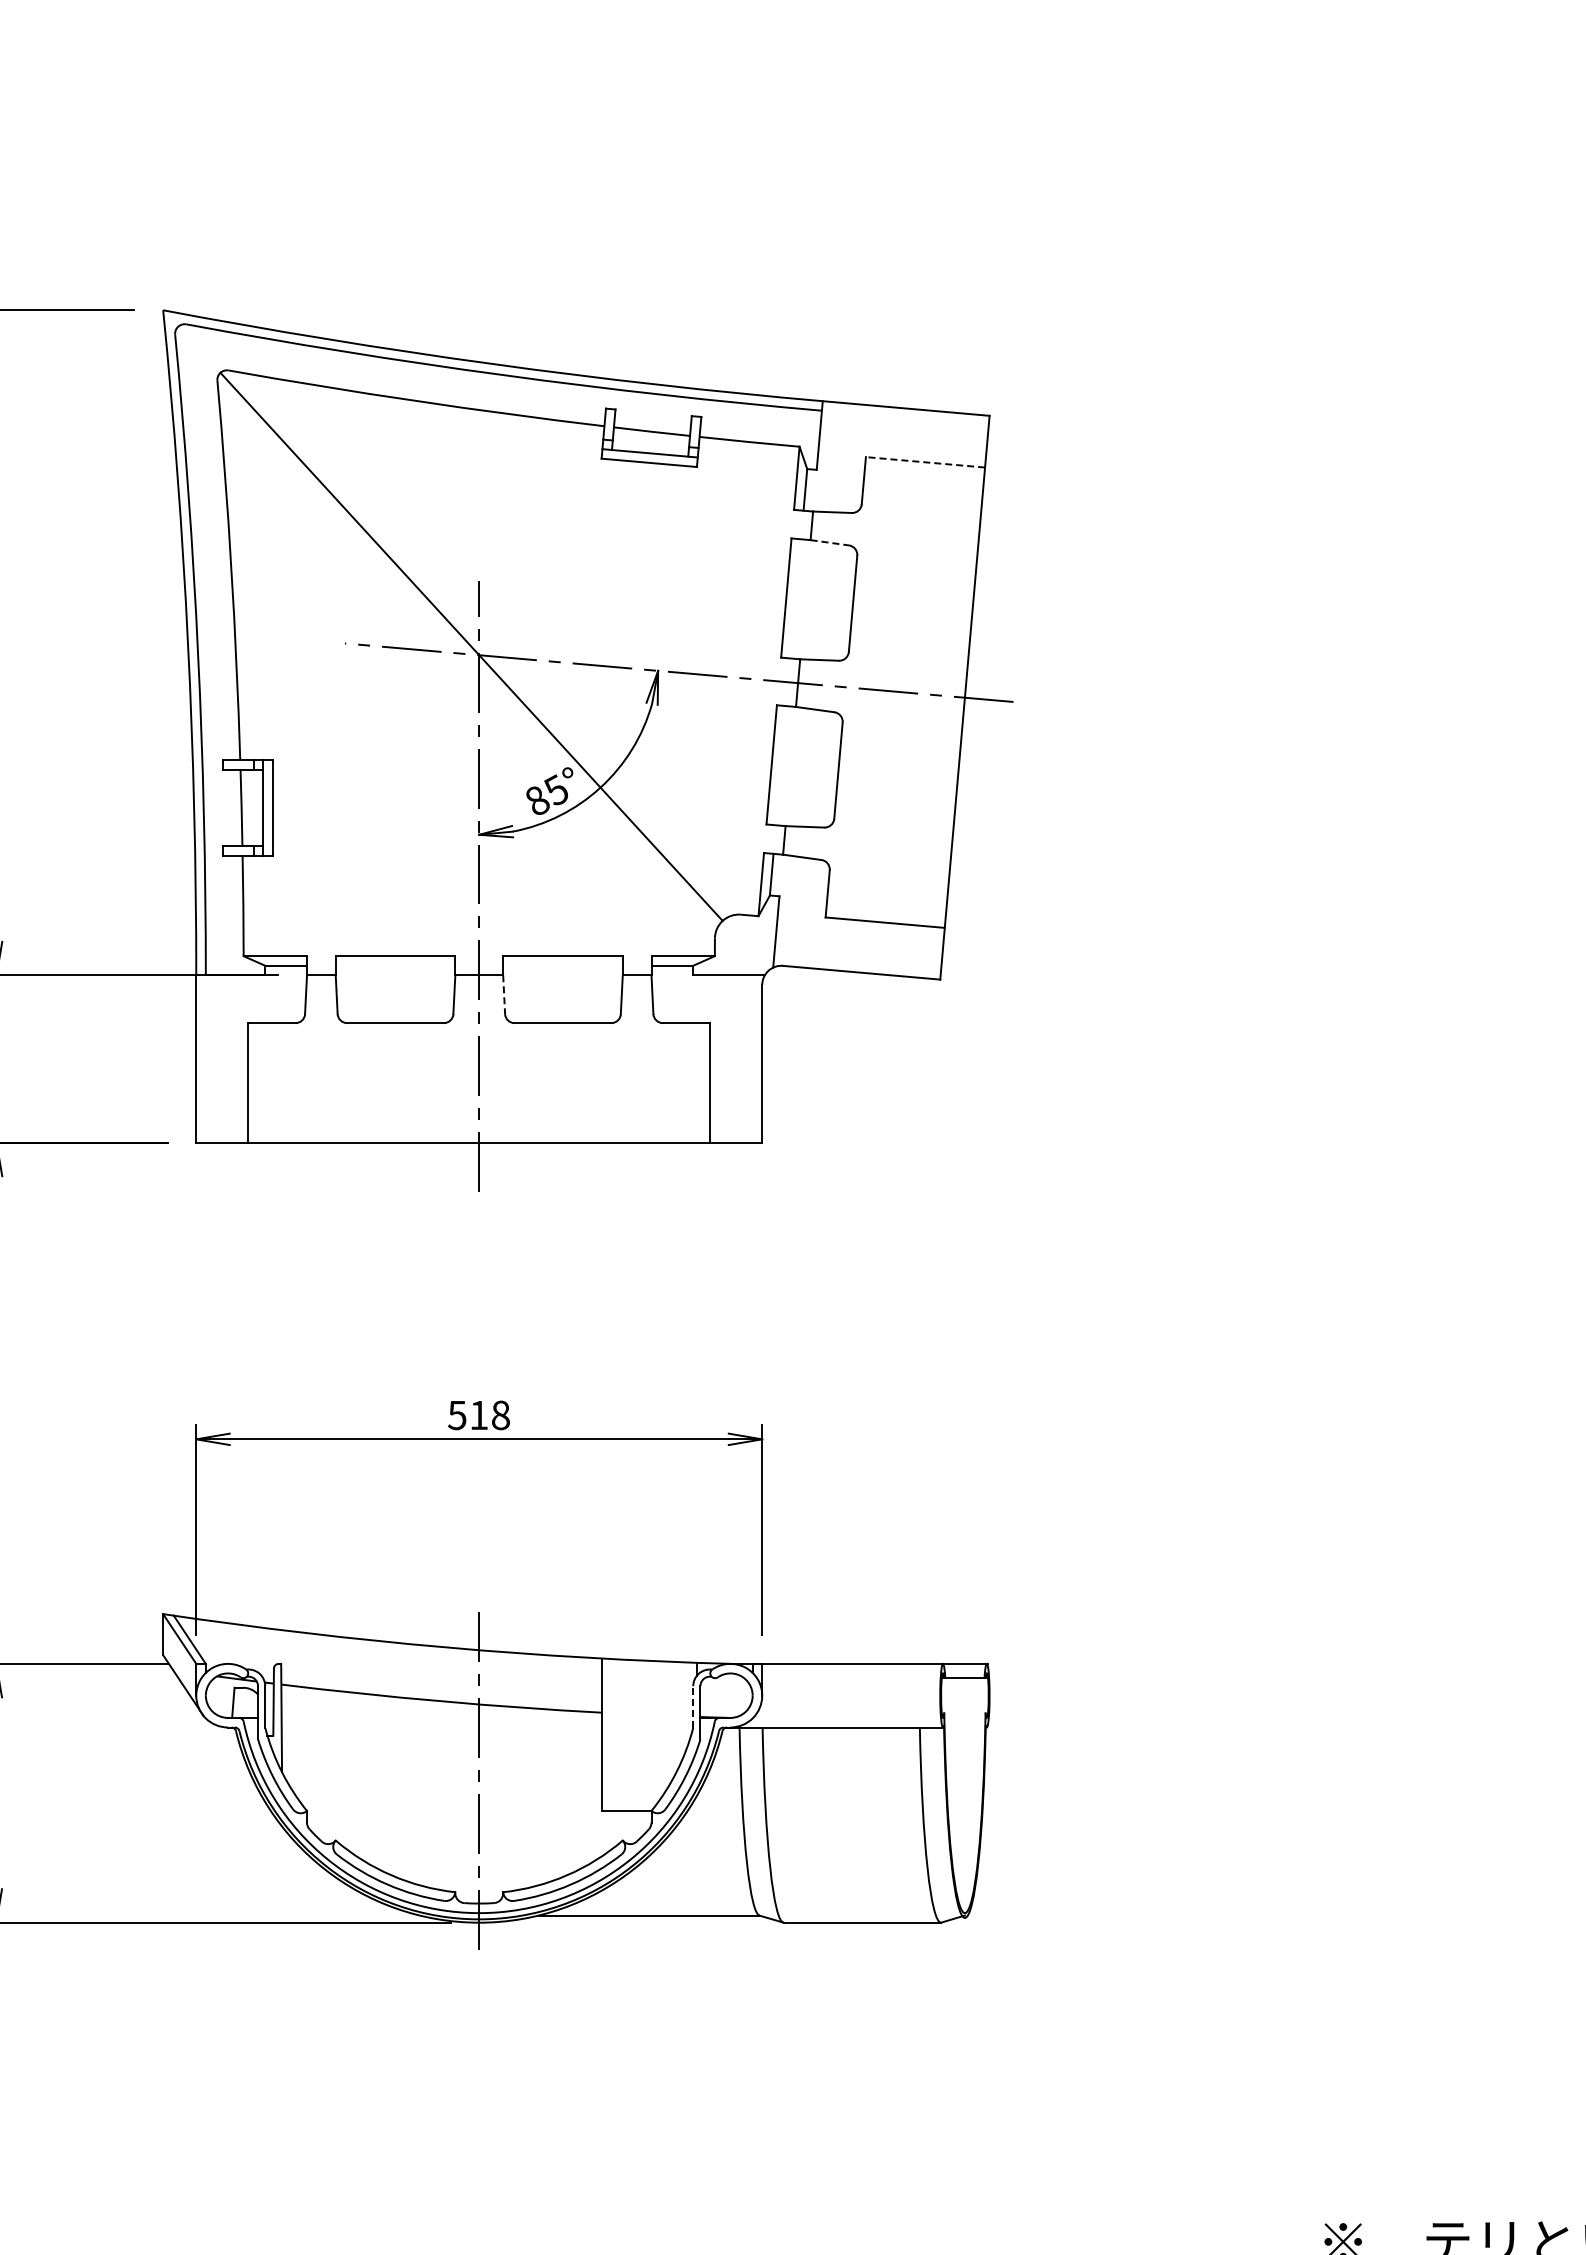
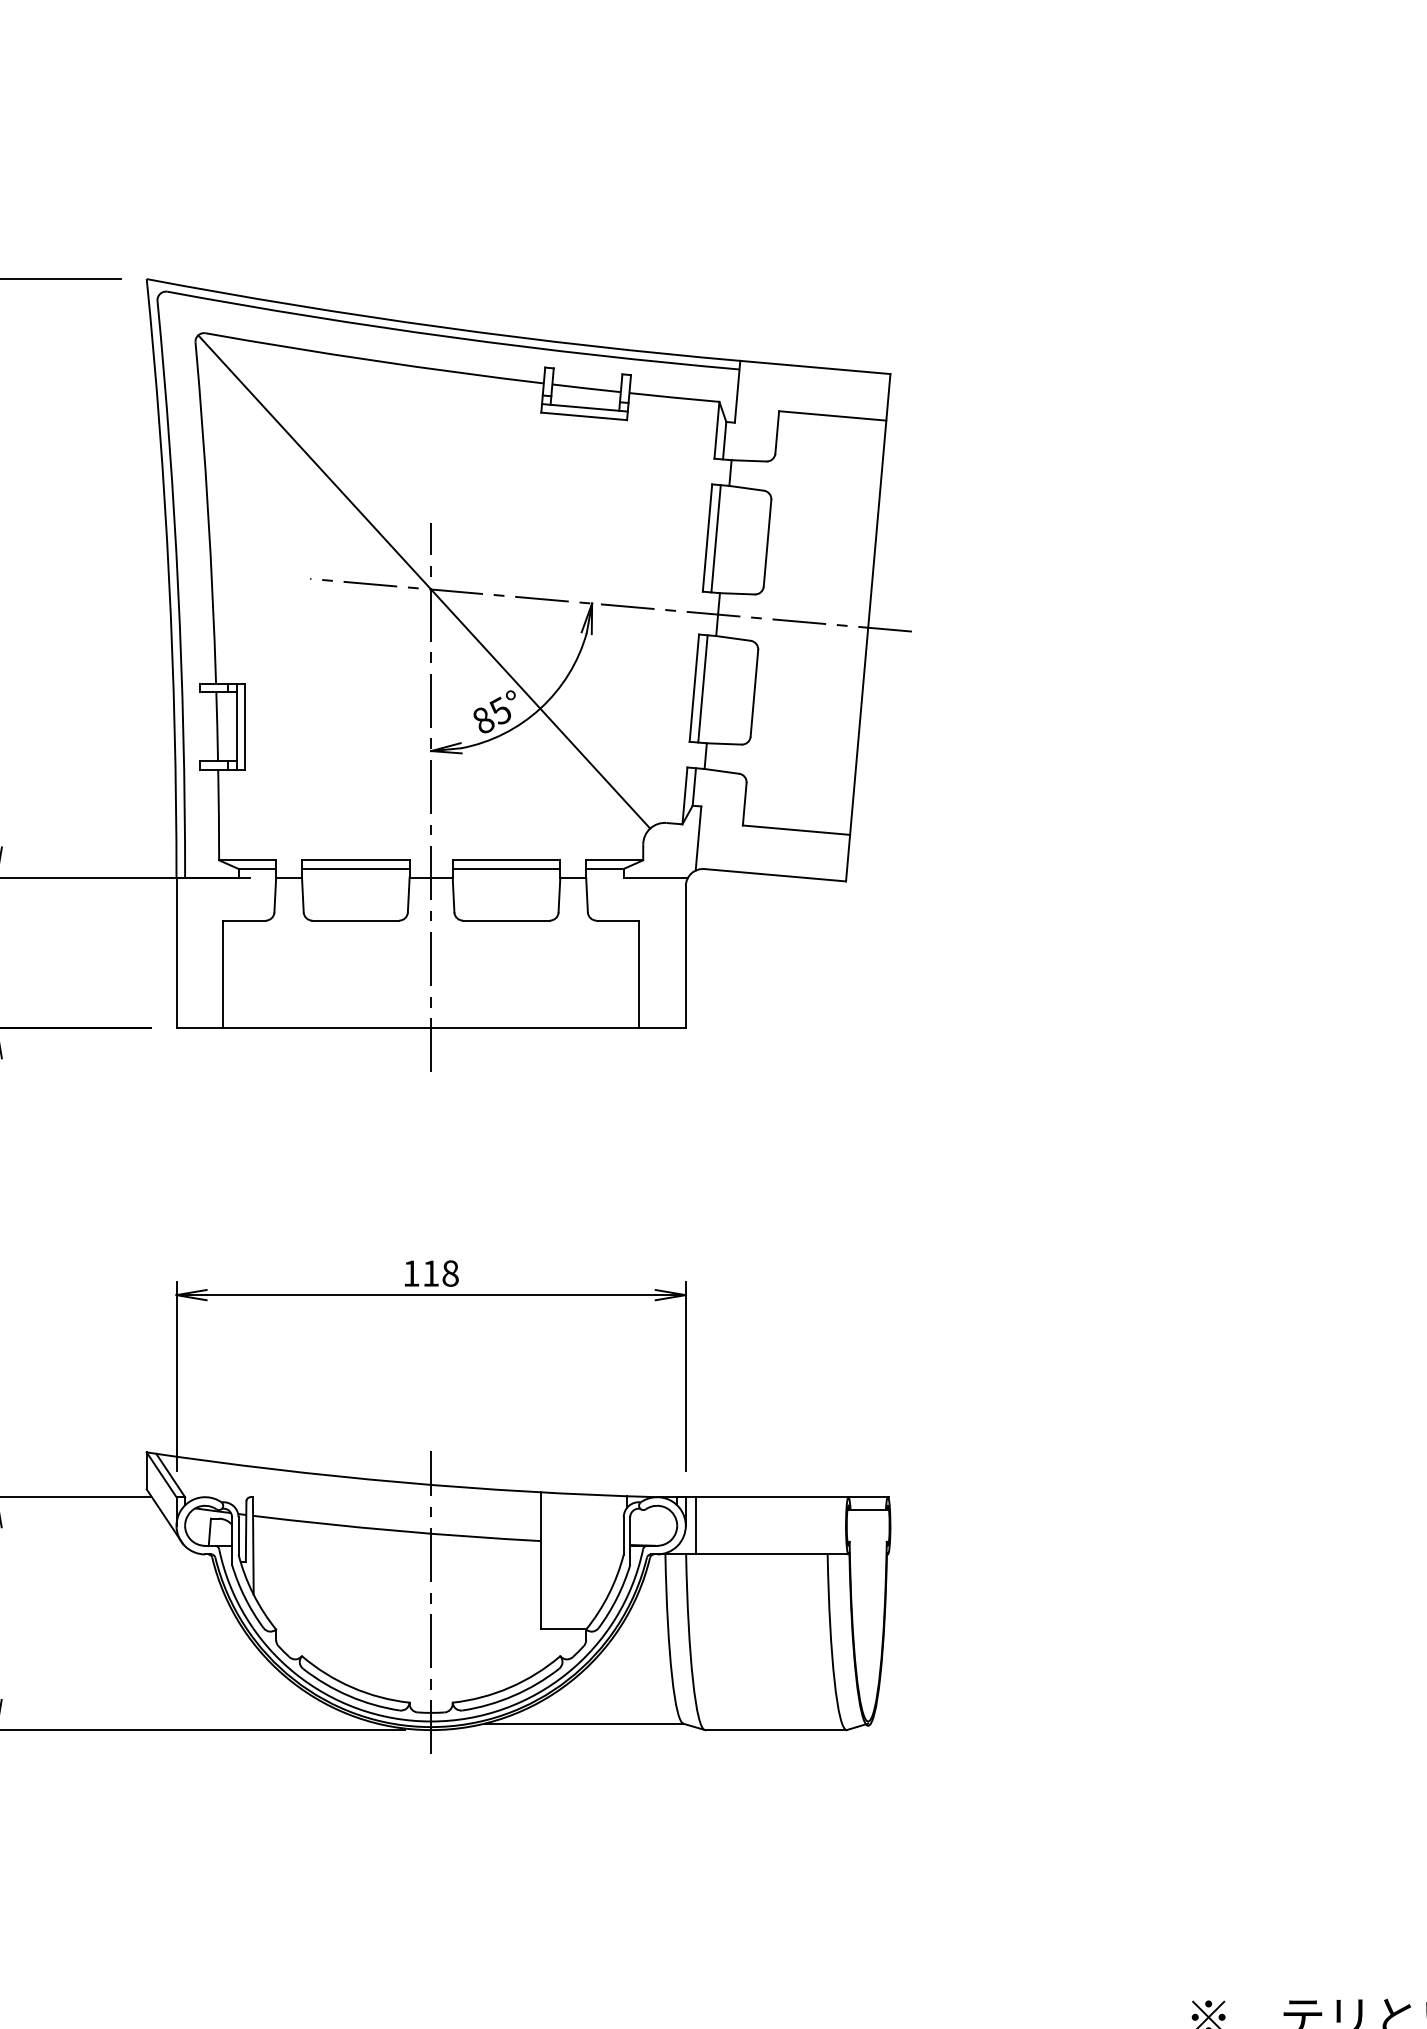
line: (925, 462) -> (832, 416), dashed -> solid
line: (830, 542) -> (747, 488), dashed -> solid
line: (795, 598) -> (715, 538), added
line: (781, 765) -> (703, 688), added
line: (395, 965) -> (355, 868), added
line: (562, 965) -> (506, 868), added
line: (504, 995) -> (453, 895), dashed -> solid
text: (457, 1415) -> (411, 1273), 518 -> 118
line: (773, 1695) -> (695, 1525), added
line: (693, 1706) -> (623, 1535), dashed -> solid

